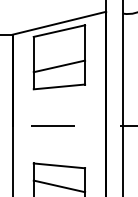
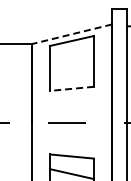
line: (58, 23) -> (71, 34), solid -> dashed
line: (58, 66) -> (71, 71), removed
line: (58, 86) -> (71, 88), solid -> dashed

